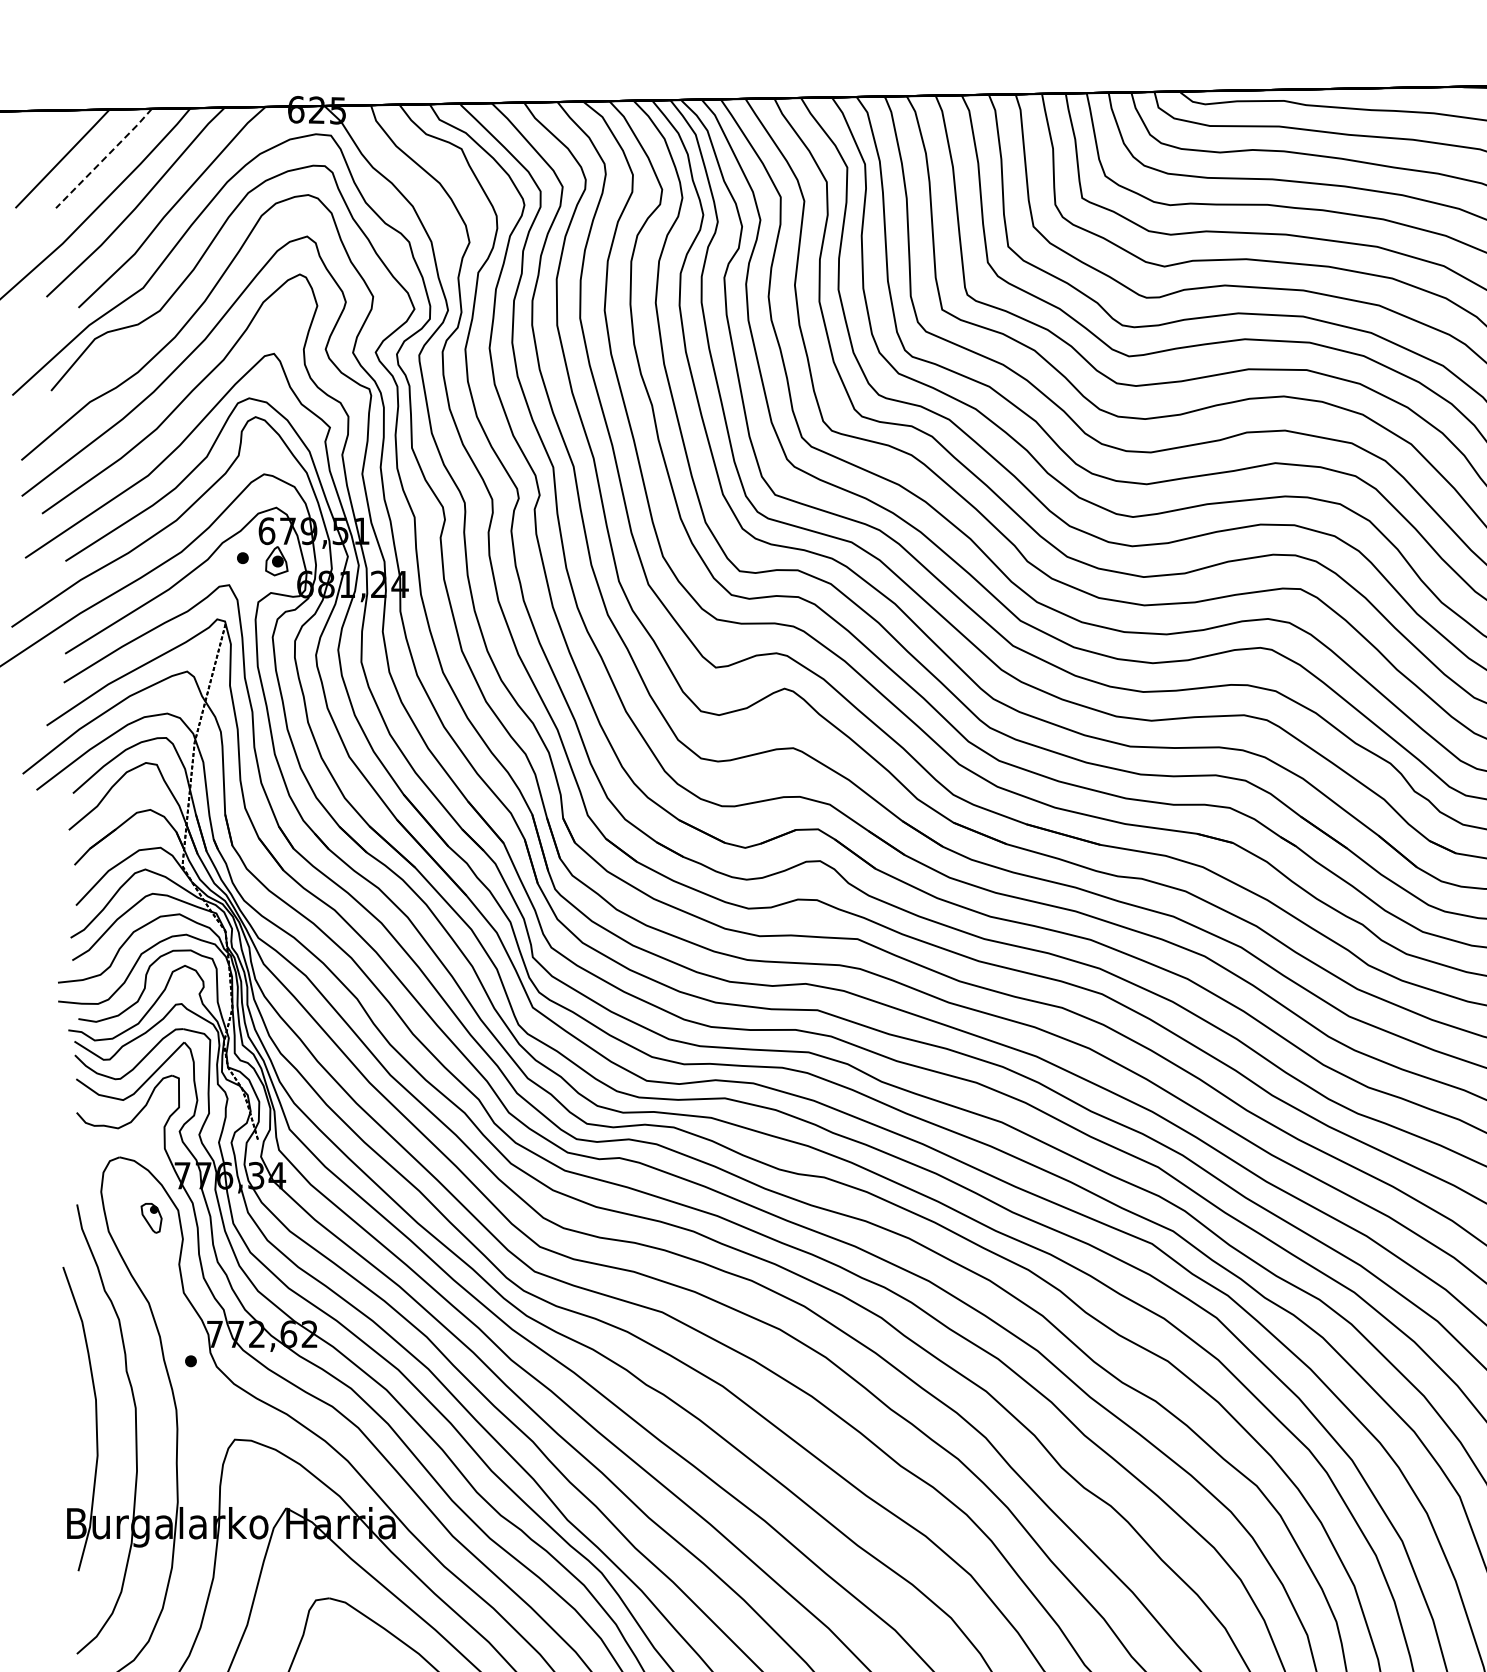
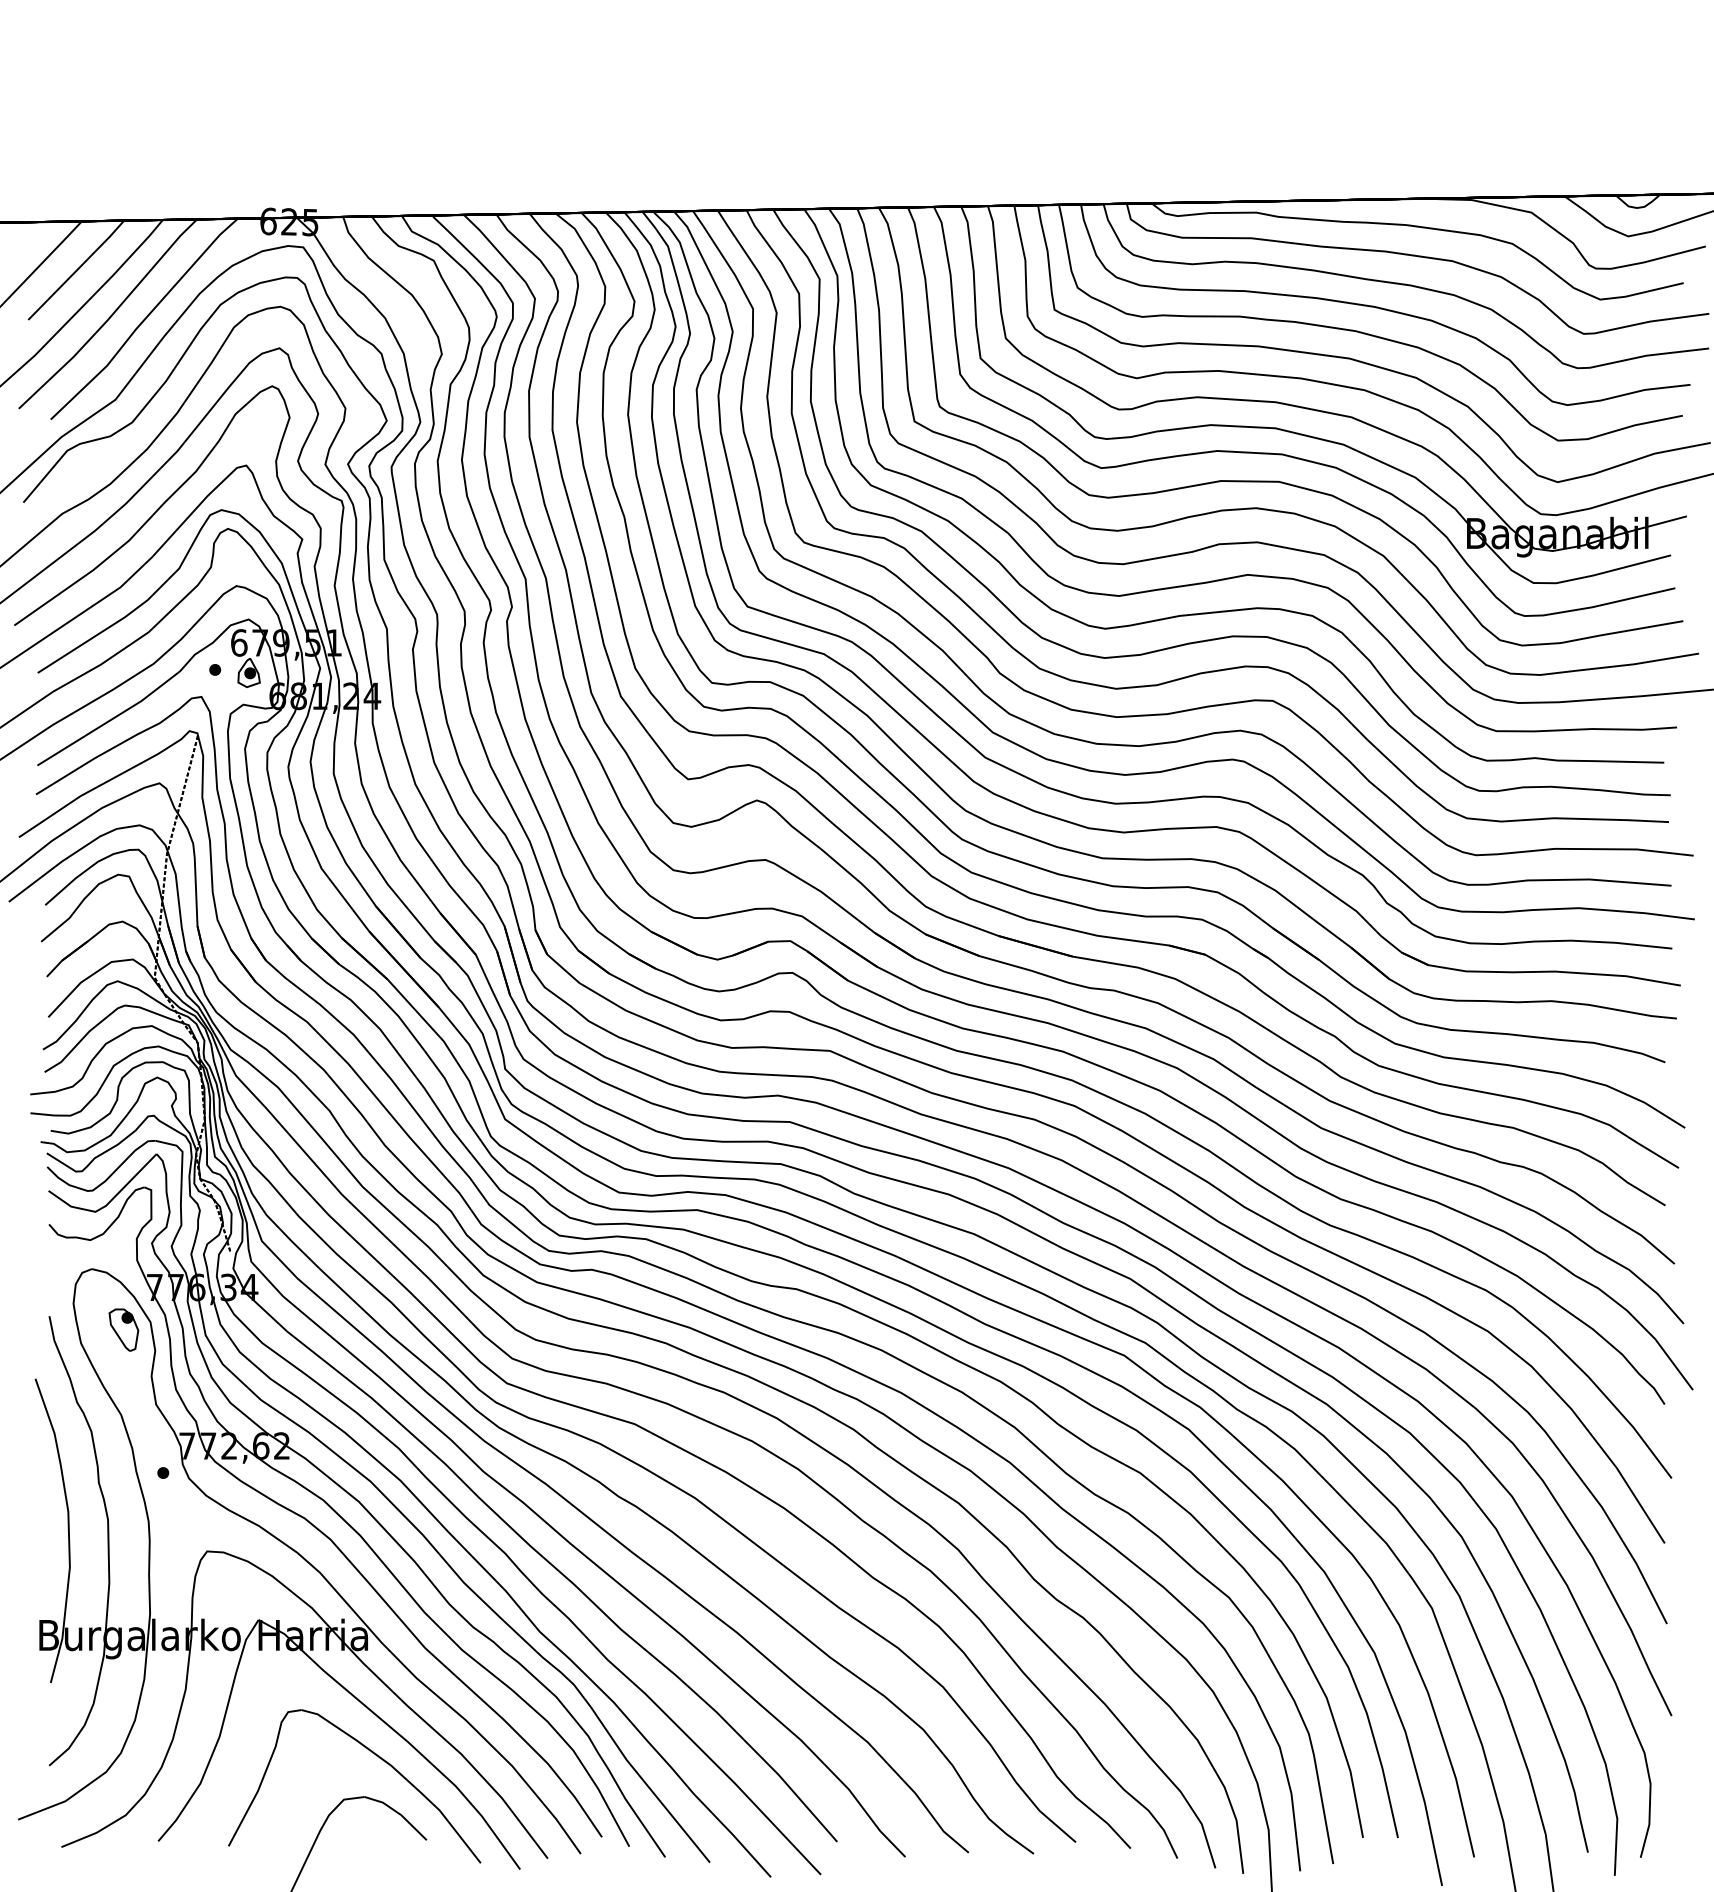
line: (105, 158) -> (77, 270), dashed -> solid
part: (151, 1217) -> (123, 1329), size x1.43

